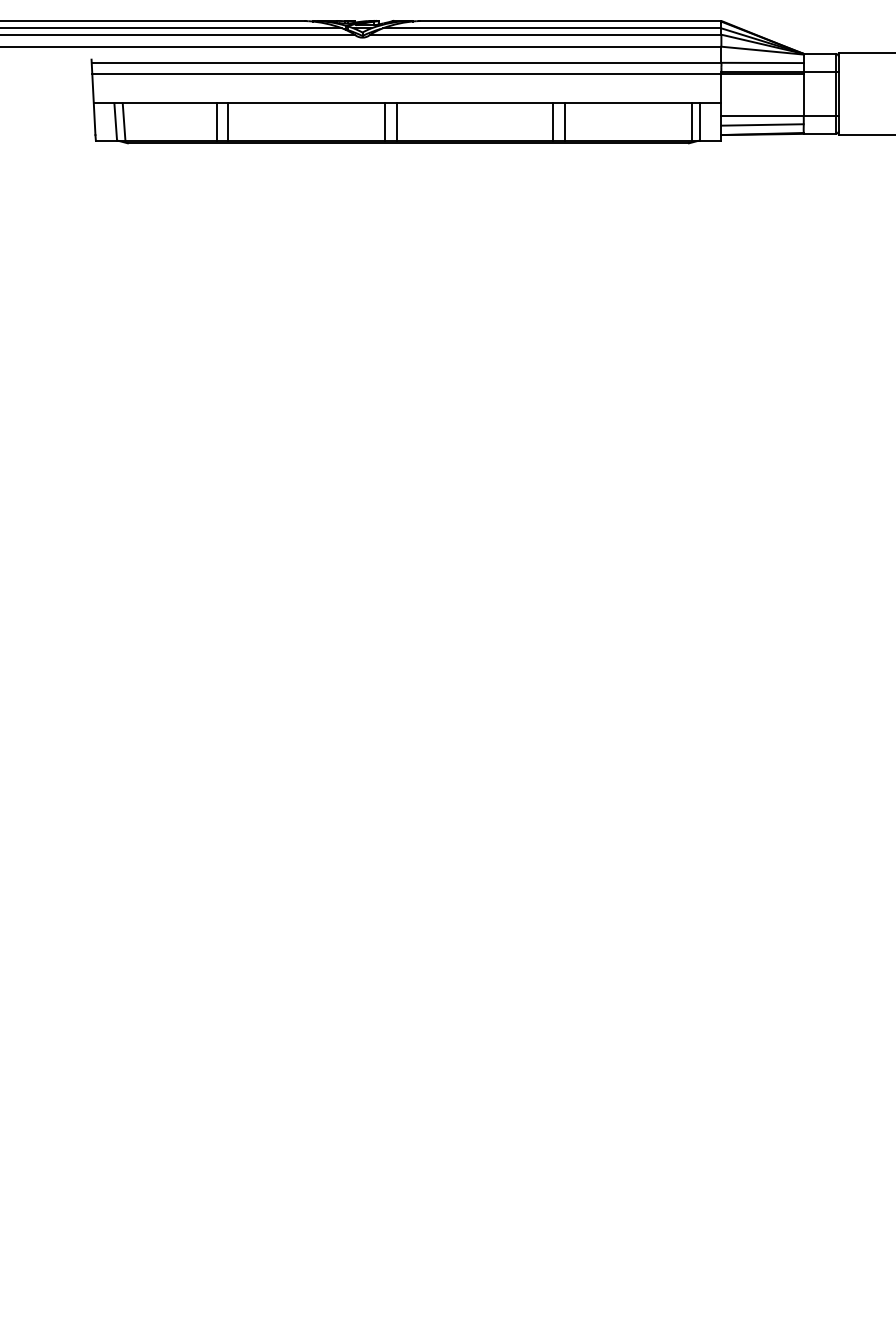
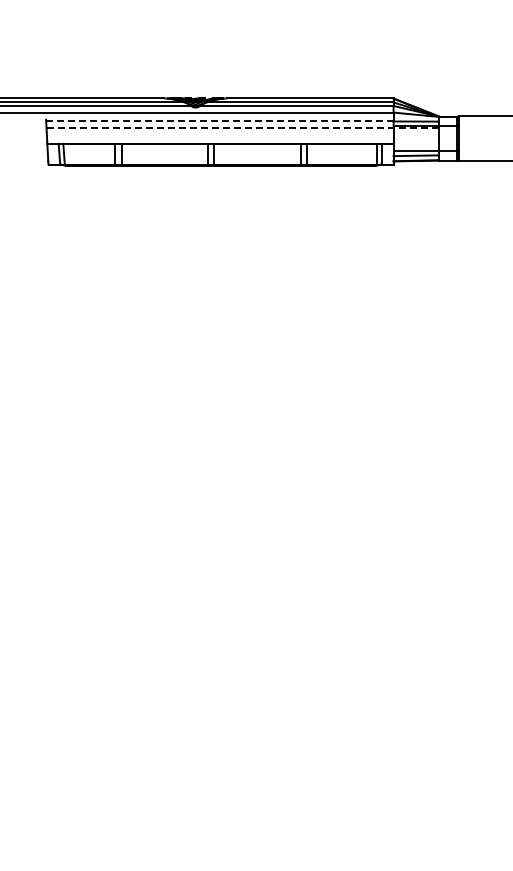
line: (405, 62) -> (219, 121), solid -> dashed
line: (449, 73) -> (243, 127), solid -> dashed

